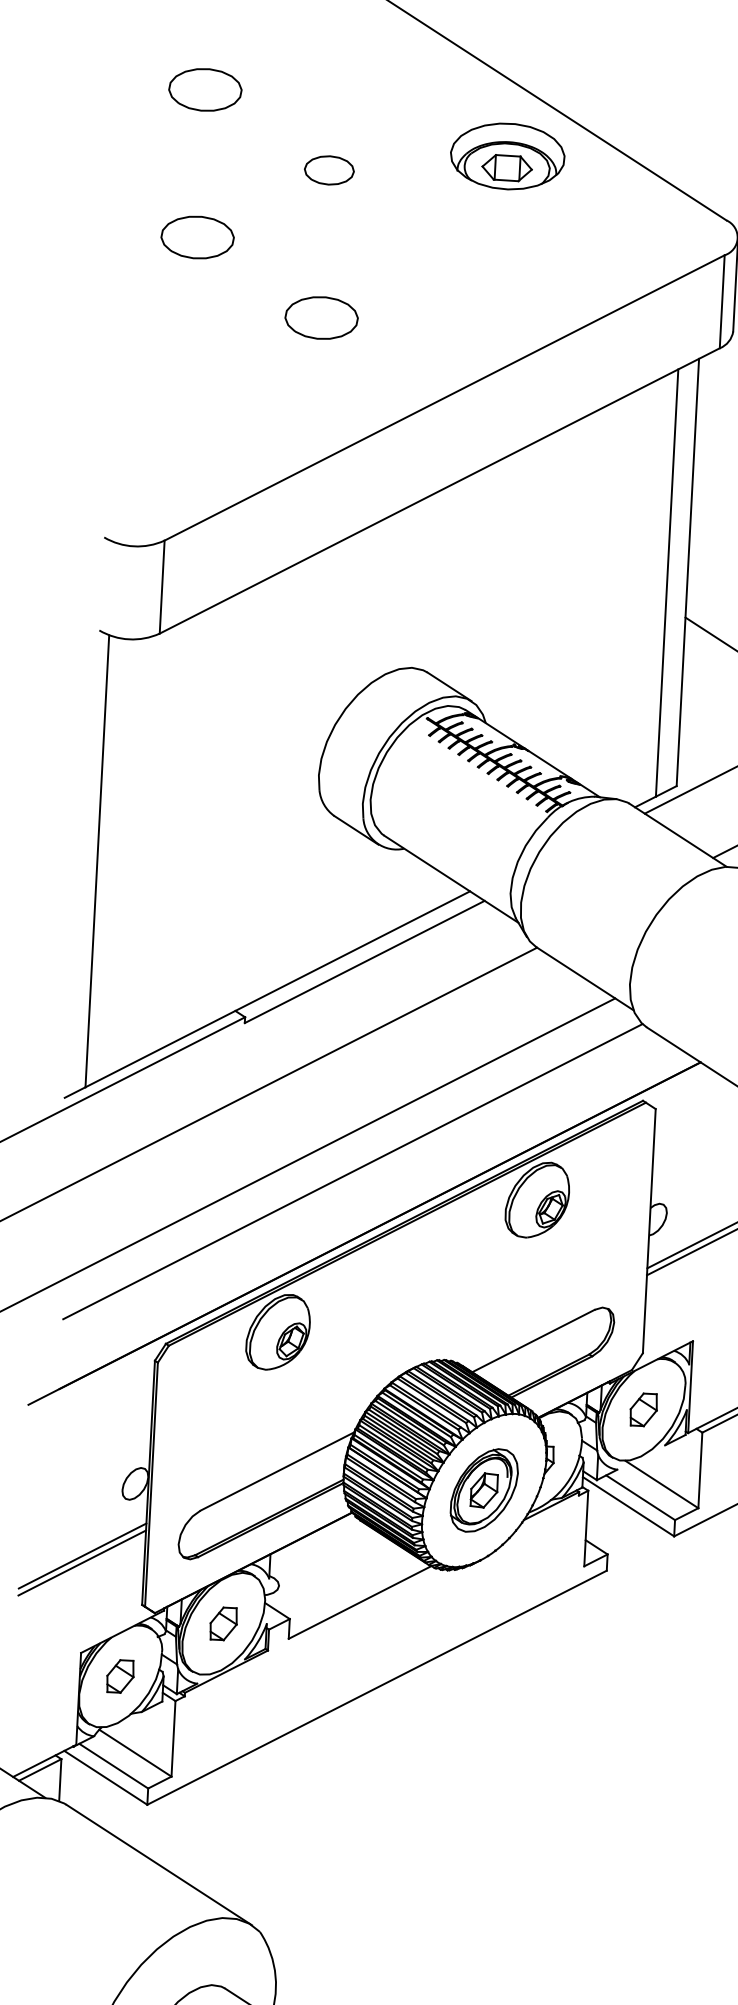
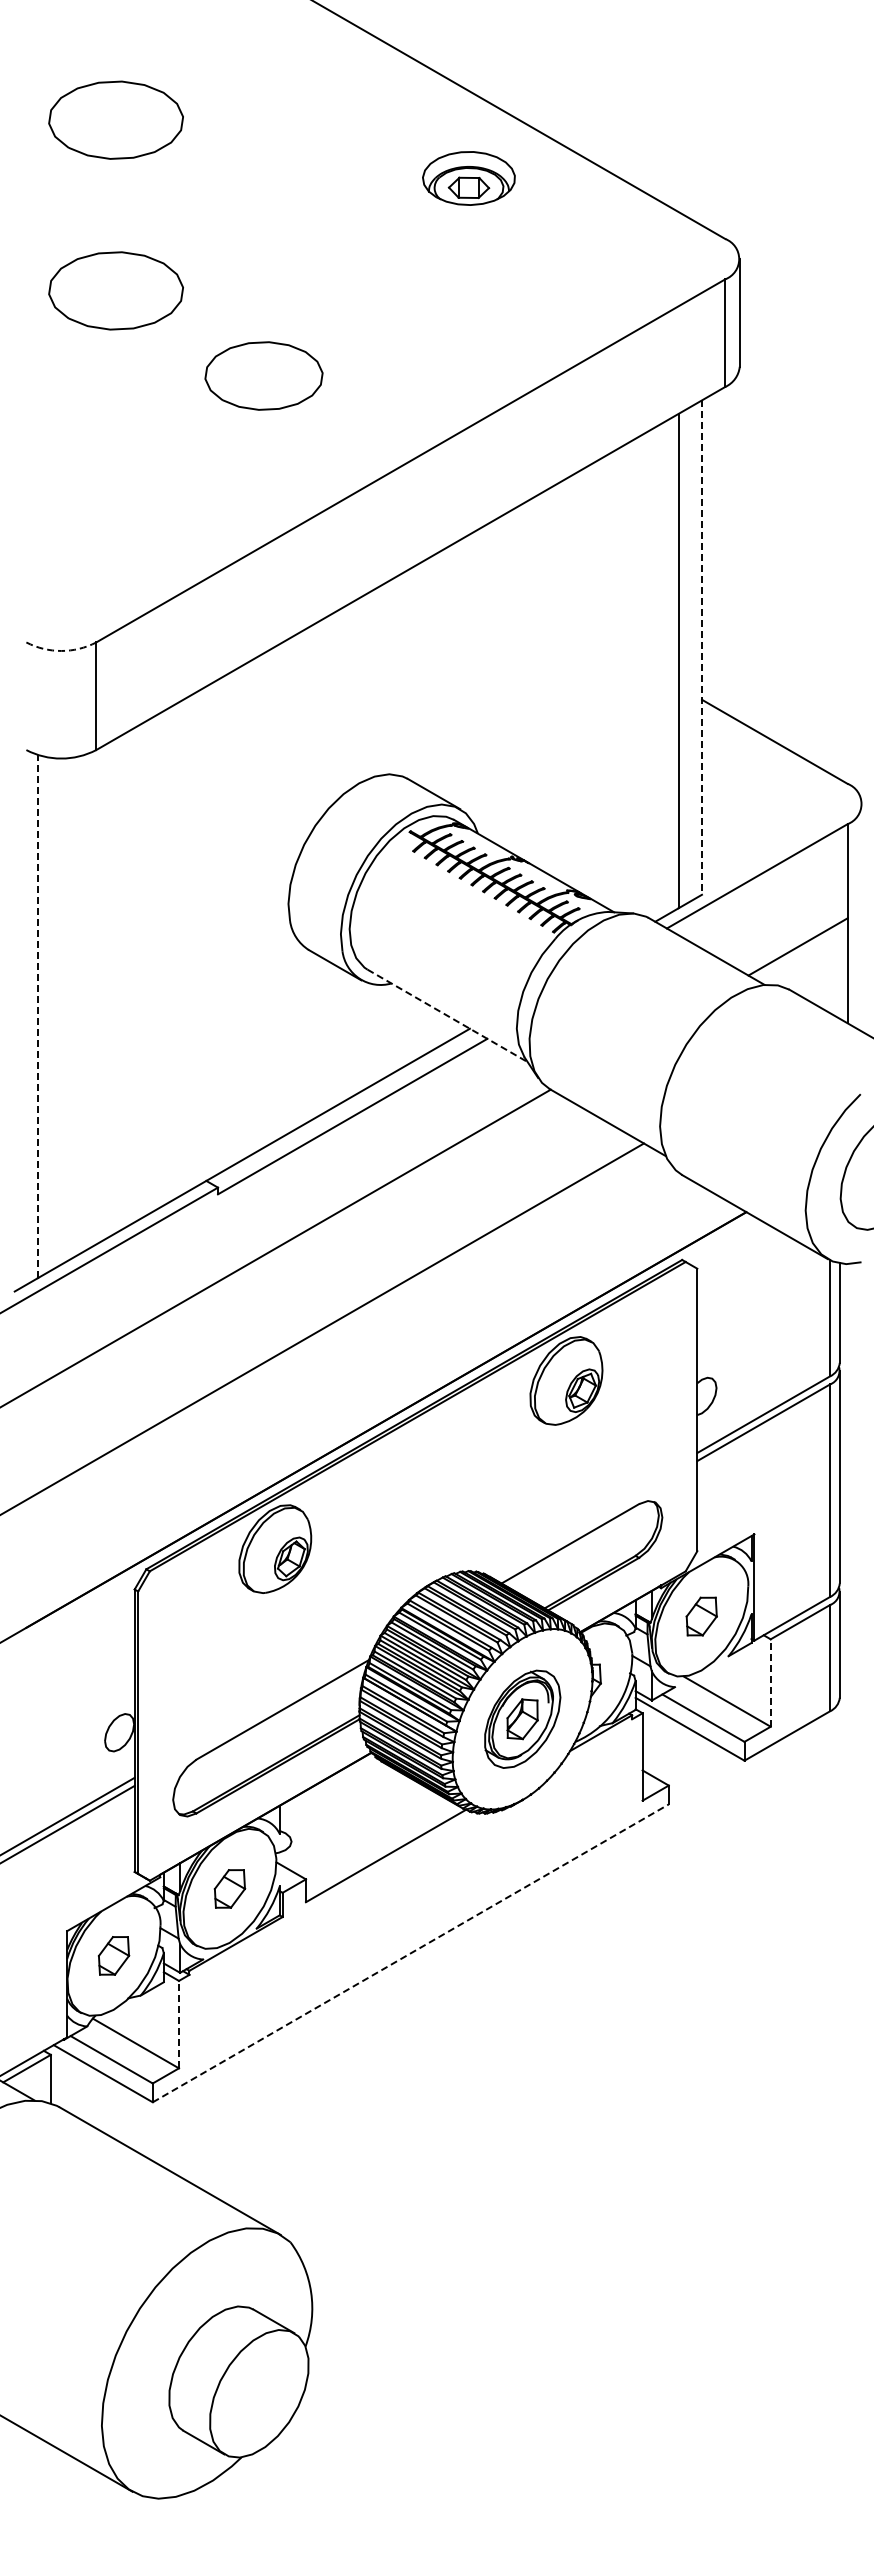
part: (204, 89) -> (115, 119), size x1.6
part: (507, 156) -> (468, 178), size x0.7
part: (328, 170) -> (263, 205), removed
part: (197, 237) -> (115, 290), size x1.6
part: (321, 318) -> (263, 376), size x1.4
arc: (134, 545) -> (61, 650), solid -> dashed
line: (687, 573) -> (701, 648), solid -> dashed
line: (97, 861) -> (38, 1016), solid -> dashed
line: (452, 879) -> (448, 1016), solid -> dashed
line: (352, 1171) -> (351, 1359), removed
line: (700, 1470) -> (770, 1683), solid -> dashed
line: (376, 1687) -> (410, 1953), solid -> dashed
line: (173, 1738) -> (178, 2024), solid -> dashed

